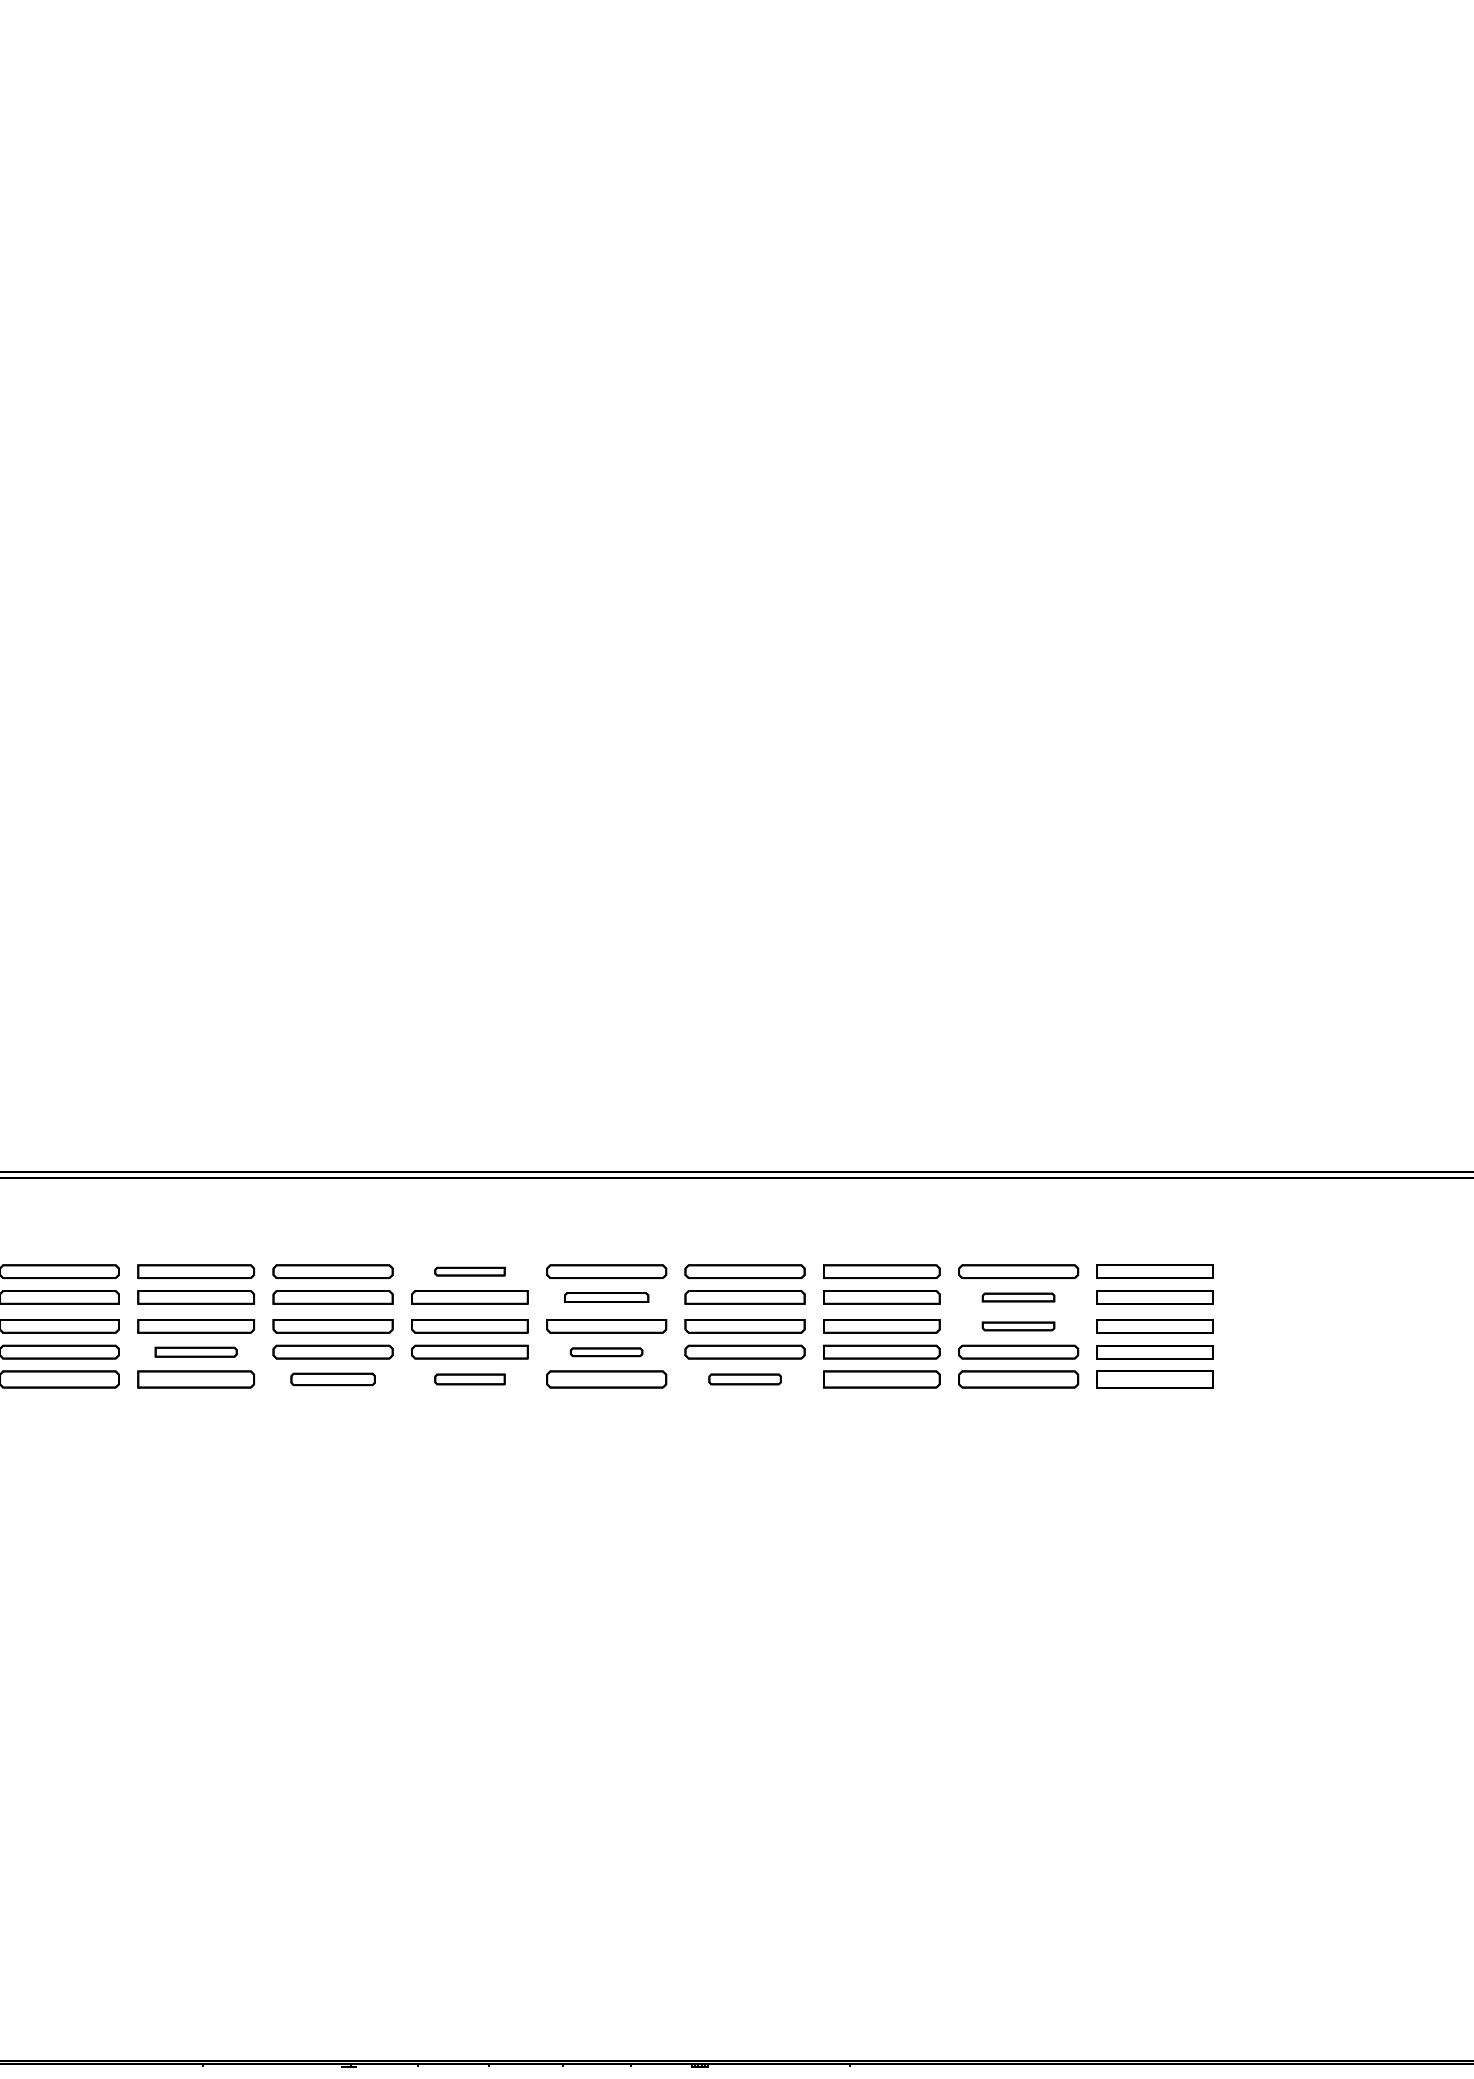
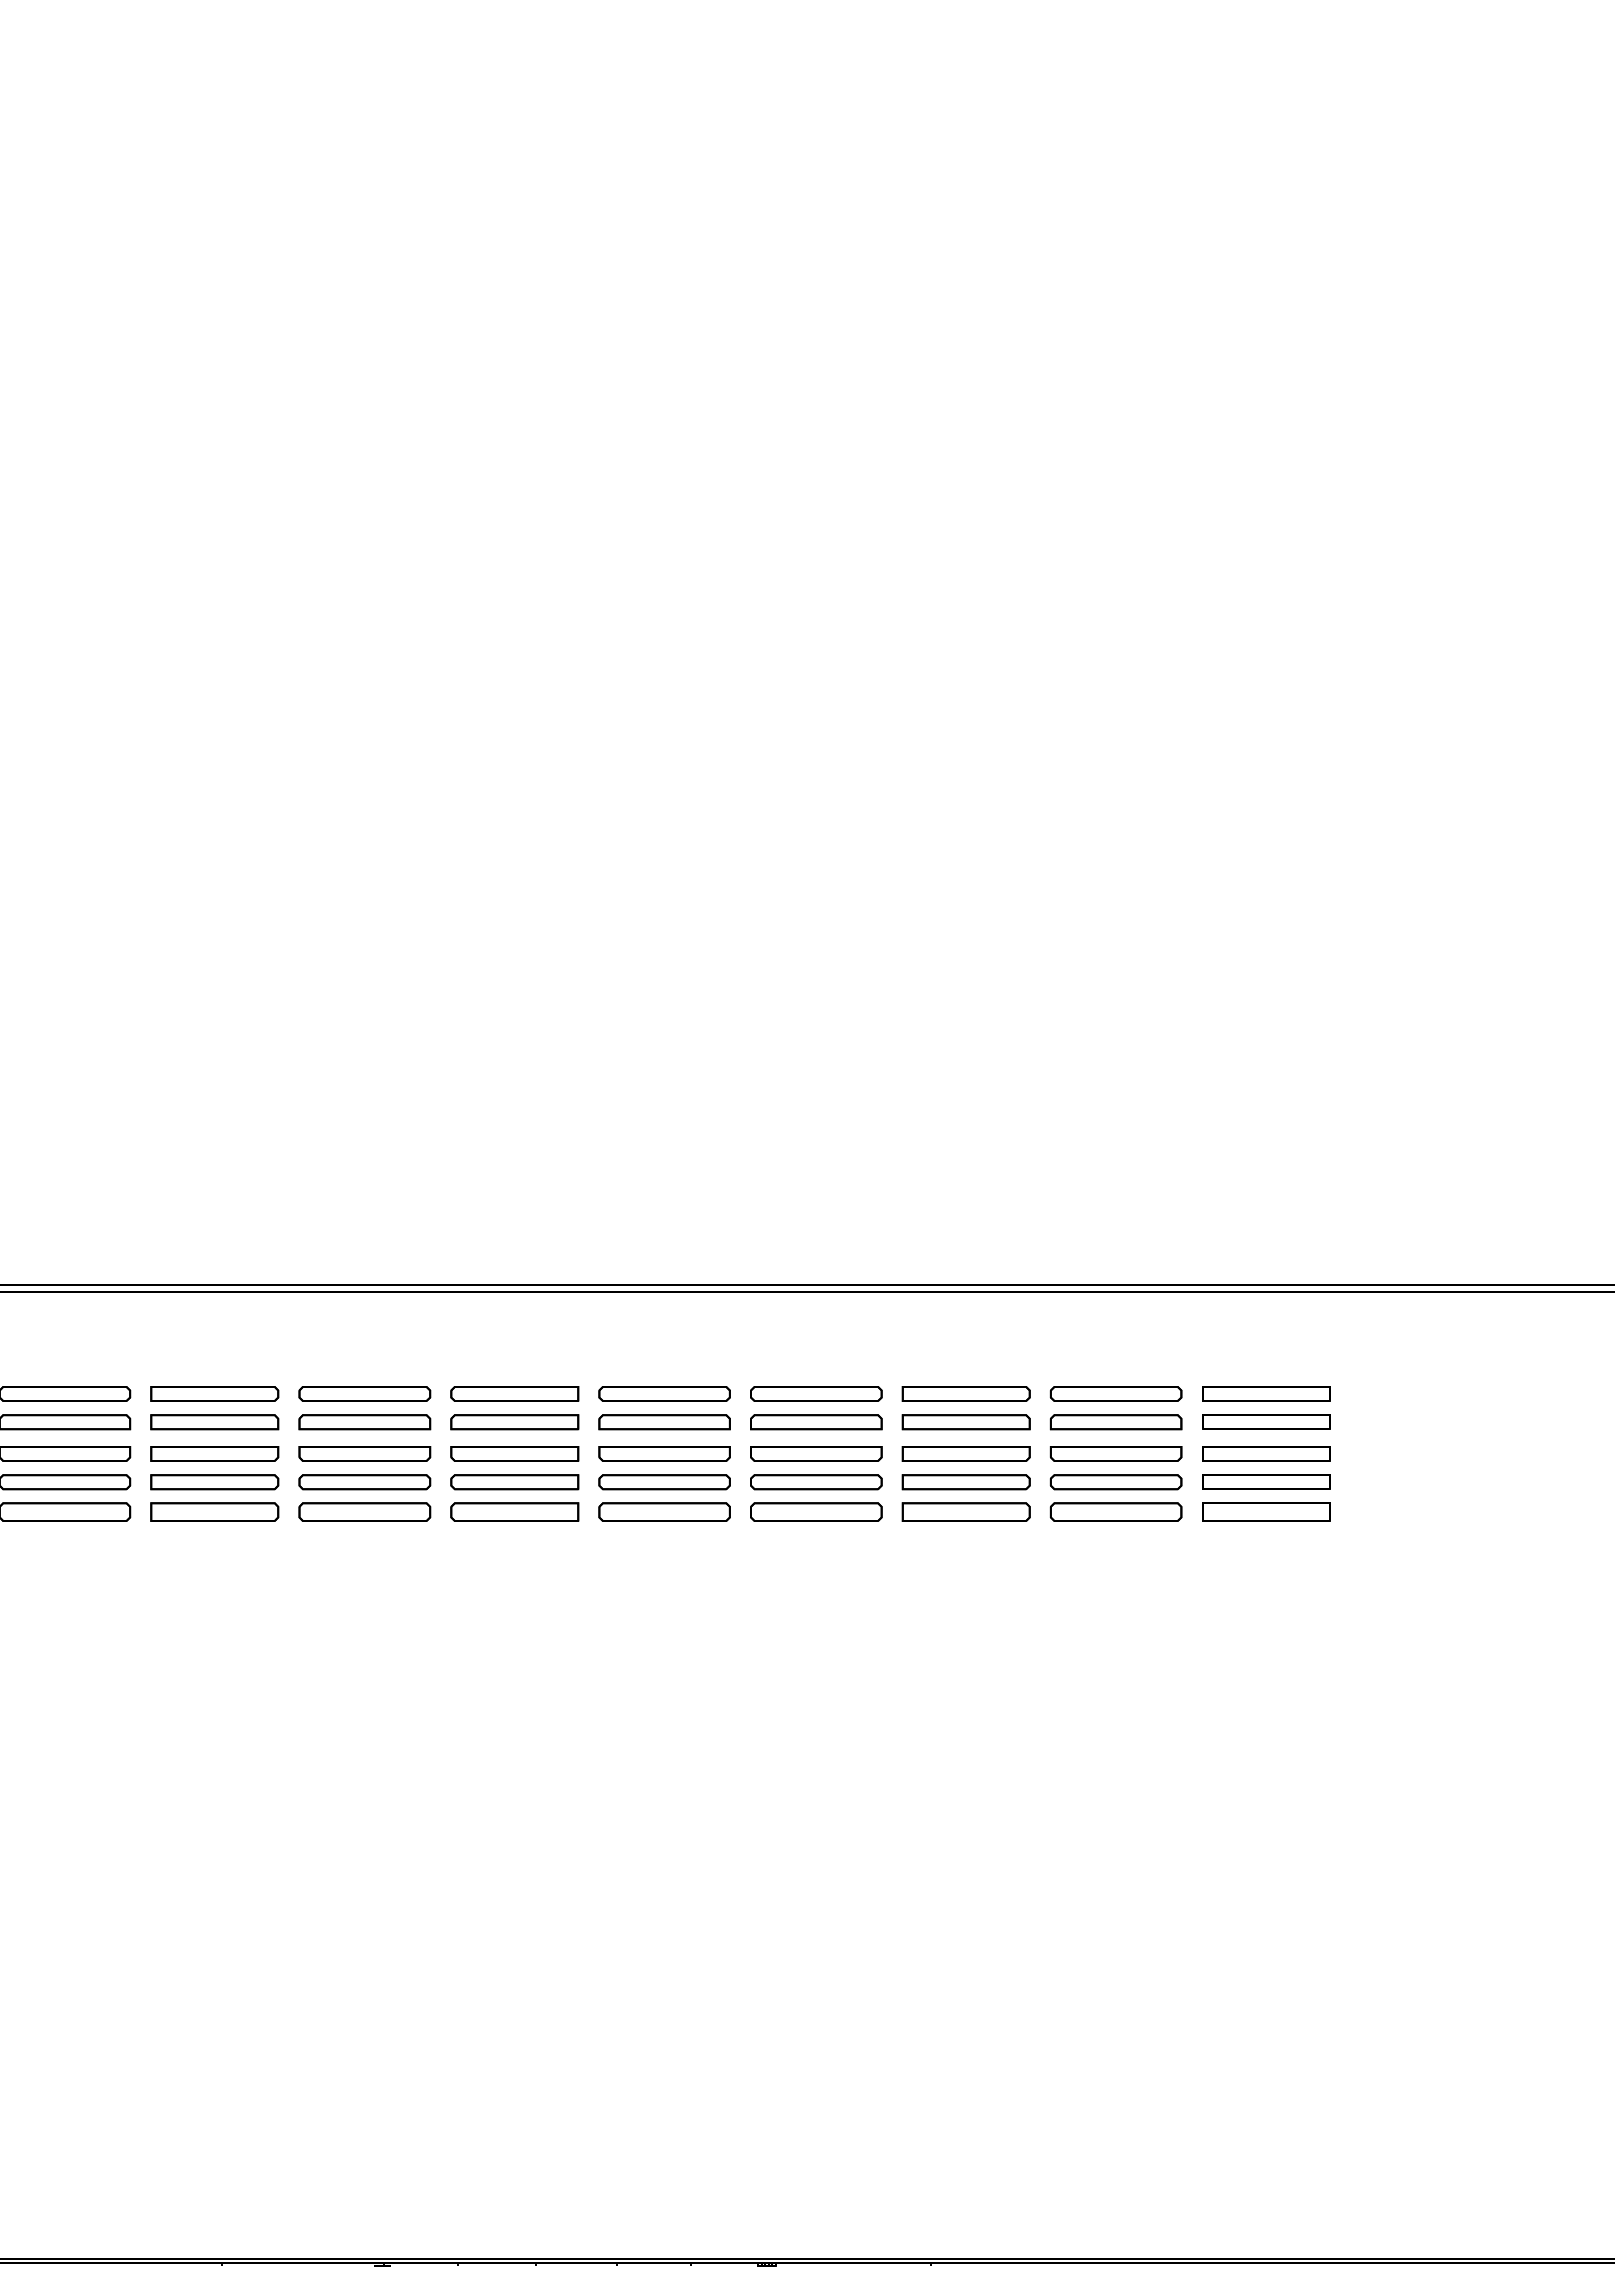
part: (469, 1271) -> (514, 1393), size x1.67
part: (606, 1297) -> (664, 1422), size x1.43
part: (1018, 1297) -> (1115, 1422), size x1.67
part: (1018, 1325) -> (1115, 1453), size x1.67
part: (195, 1352) -> (214, 1482), size x1.43
part: (606, 1352) -> (664, 1482), size x1.67
part: (332, 1378) -> (364, 1511), size x1.43
part: (469, 1378) -> (514, 1511), size x1.67
part: (745, 1378) -> (816, 1511), size x1.67

